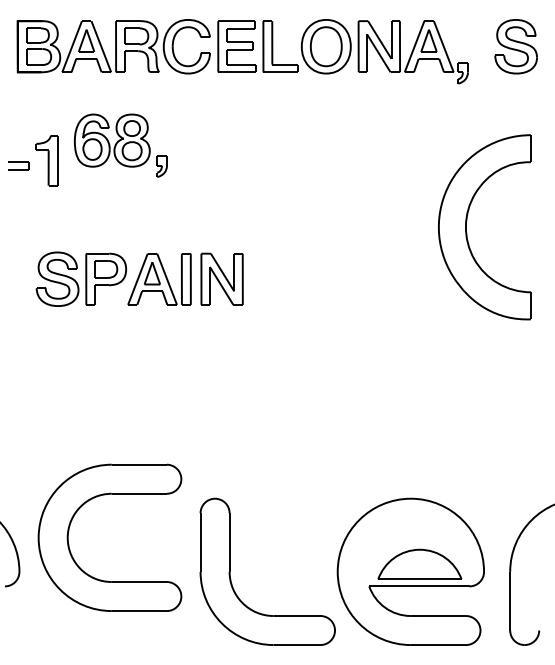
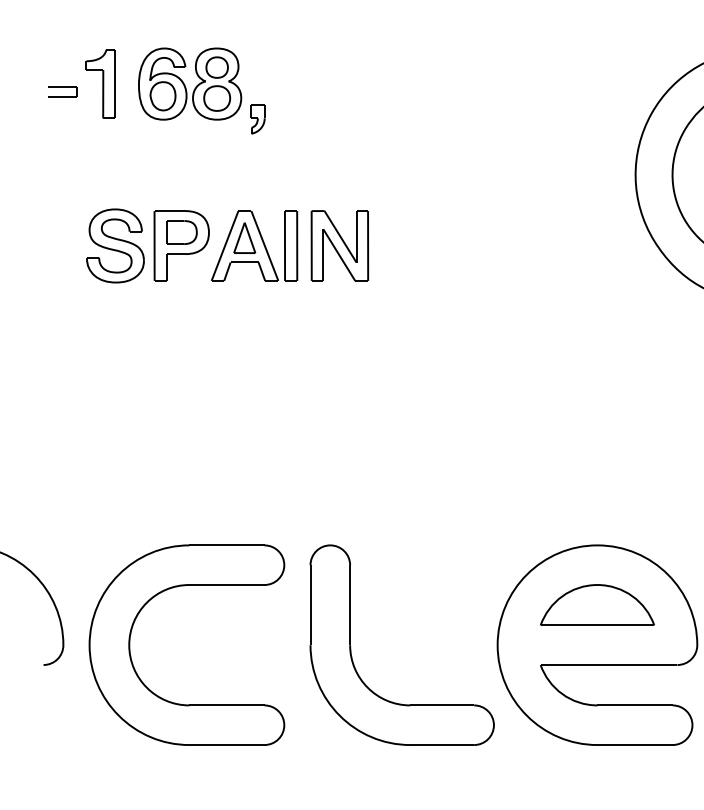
part: (120, 145) -> (201, 90), moved
part: (69, 531) -> (131, 636), moved
part: (419, 563) -> (596, 603), moved

